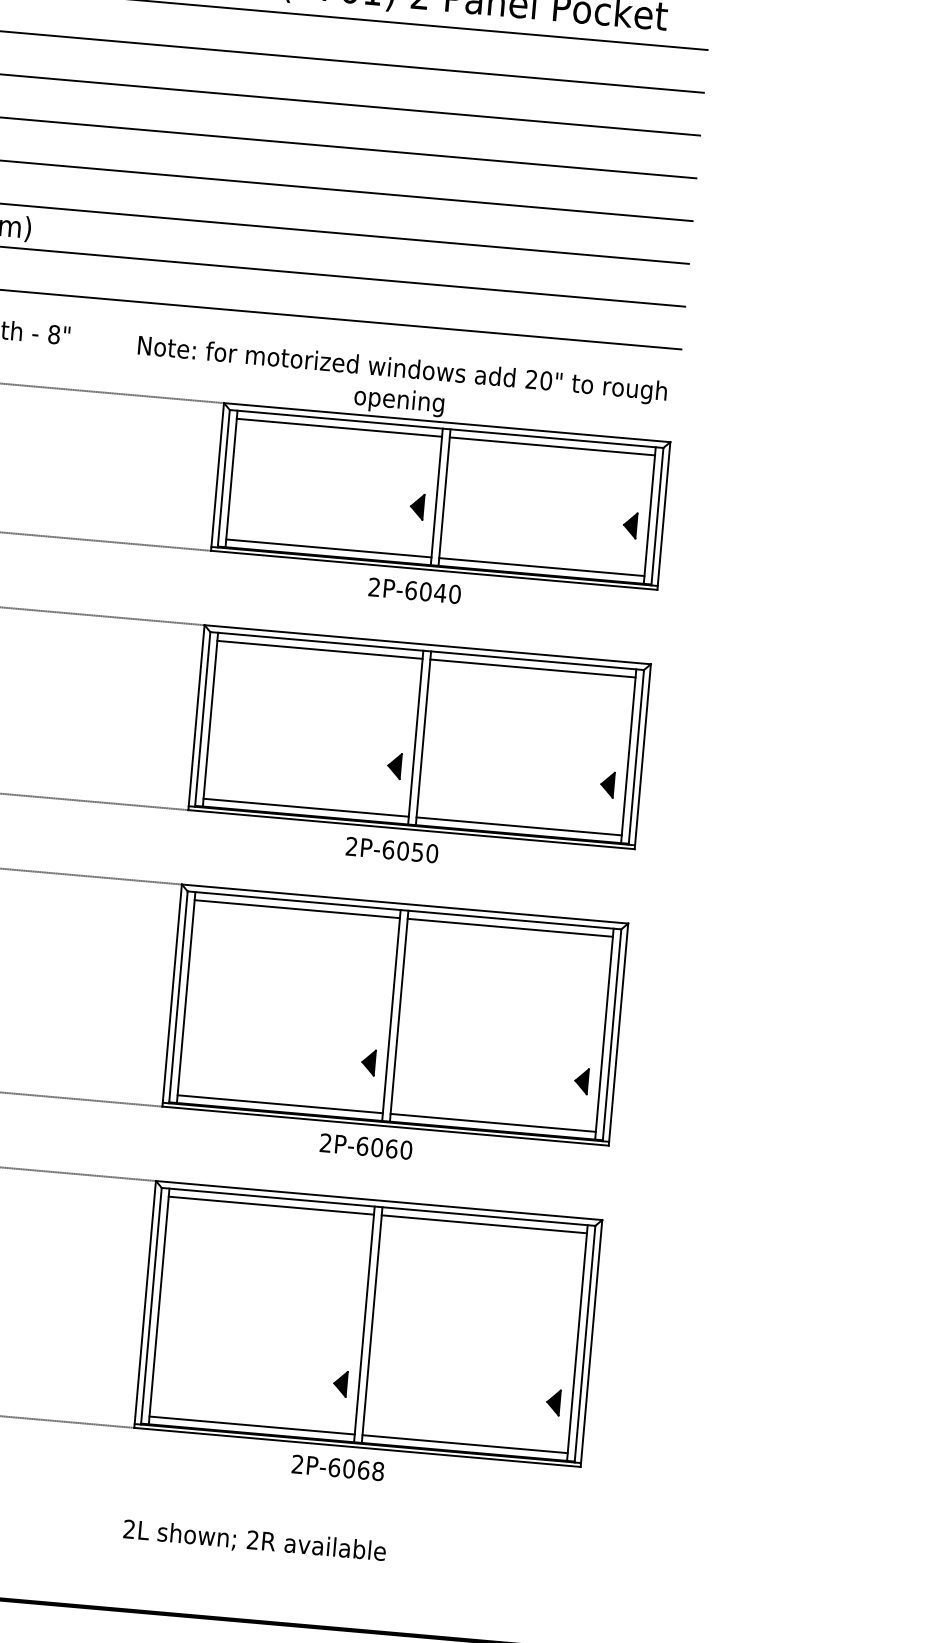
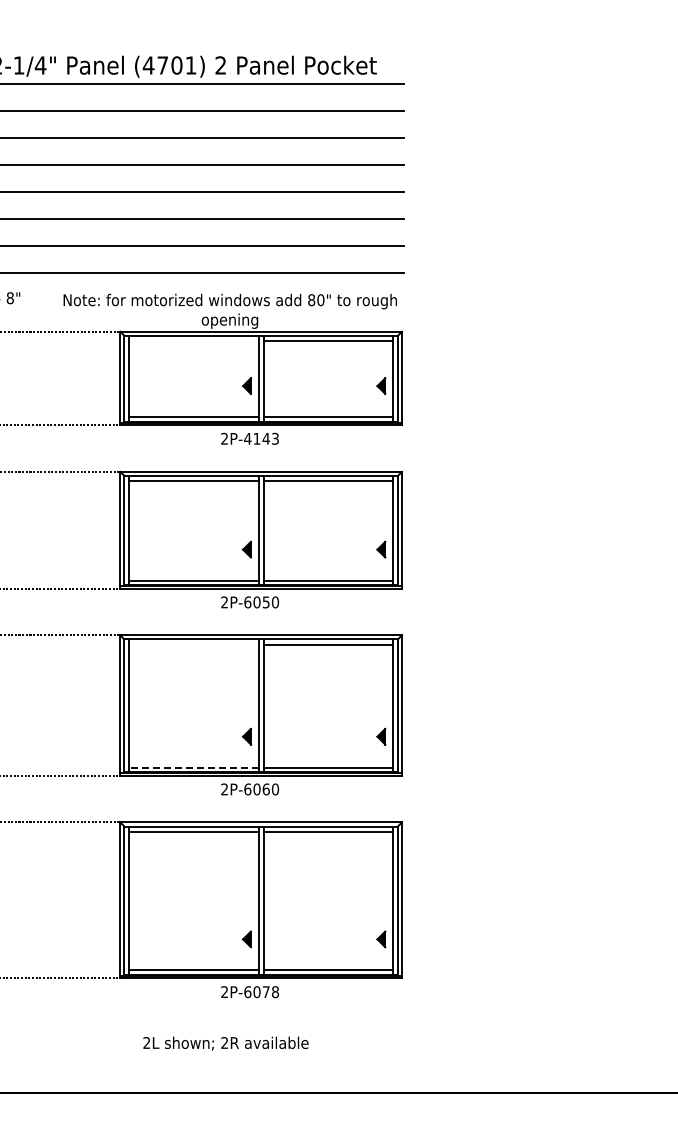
text: (531, 380) -> (311, 300), 20" -> 80"
line: (338, 427) -> (193, 340), removed
text: (432, 591) -> (261, 438), 2P-6040 -> 2P-4143
line: (296, 909) -> (193, 644), removed
line: (279, 1103) -> (193, 767), solid -> dashed
text: (362, 1470) -> (265, 992), 2P-6068 -> 2P-6078
text: (254, 1541) -> (225, 1043), moved

